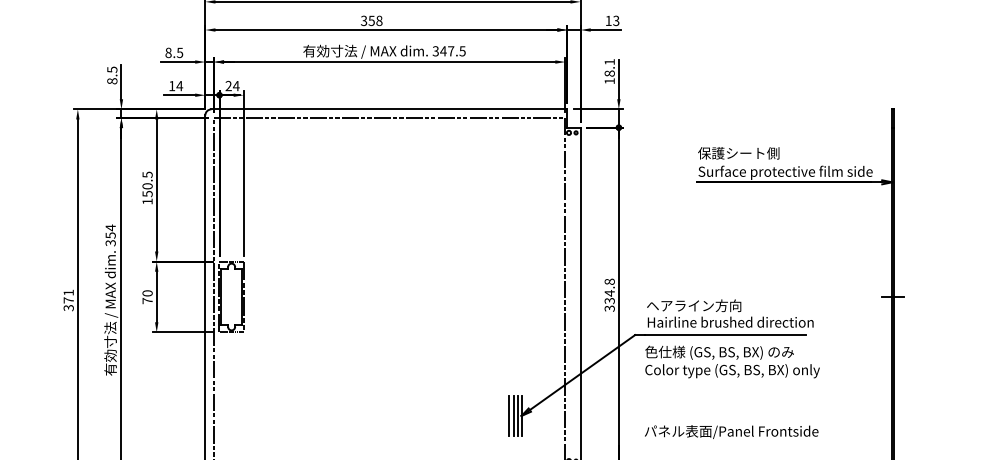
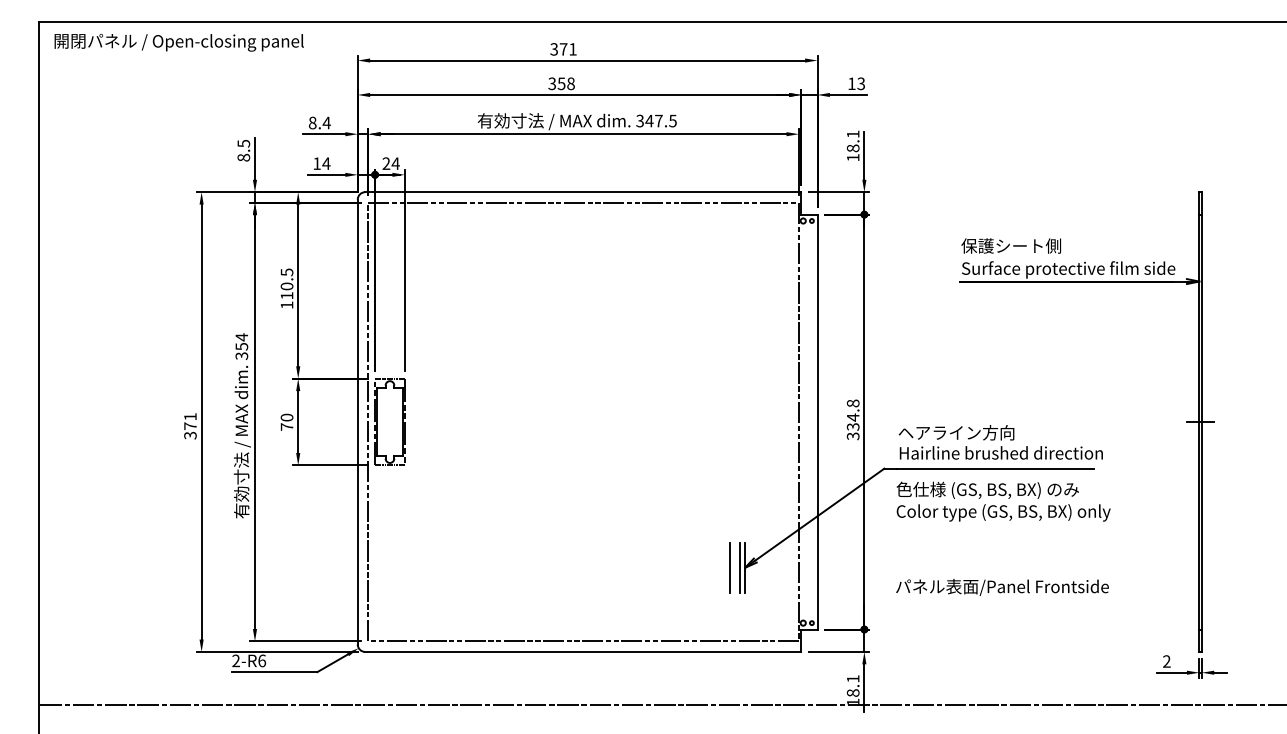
text: (179, 52) -> (326, 122), 8.5 -> 8.4
text: (147, 193) -> (286, 295), 150.5 -> 110.5
line: (513, 415) -> (735, 567), removed

